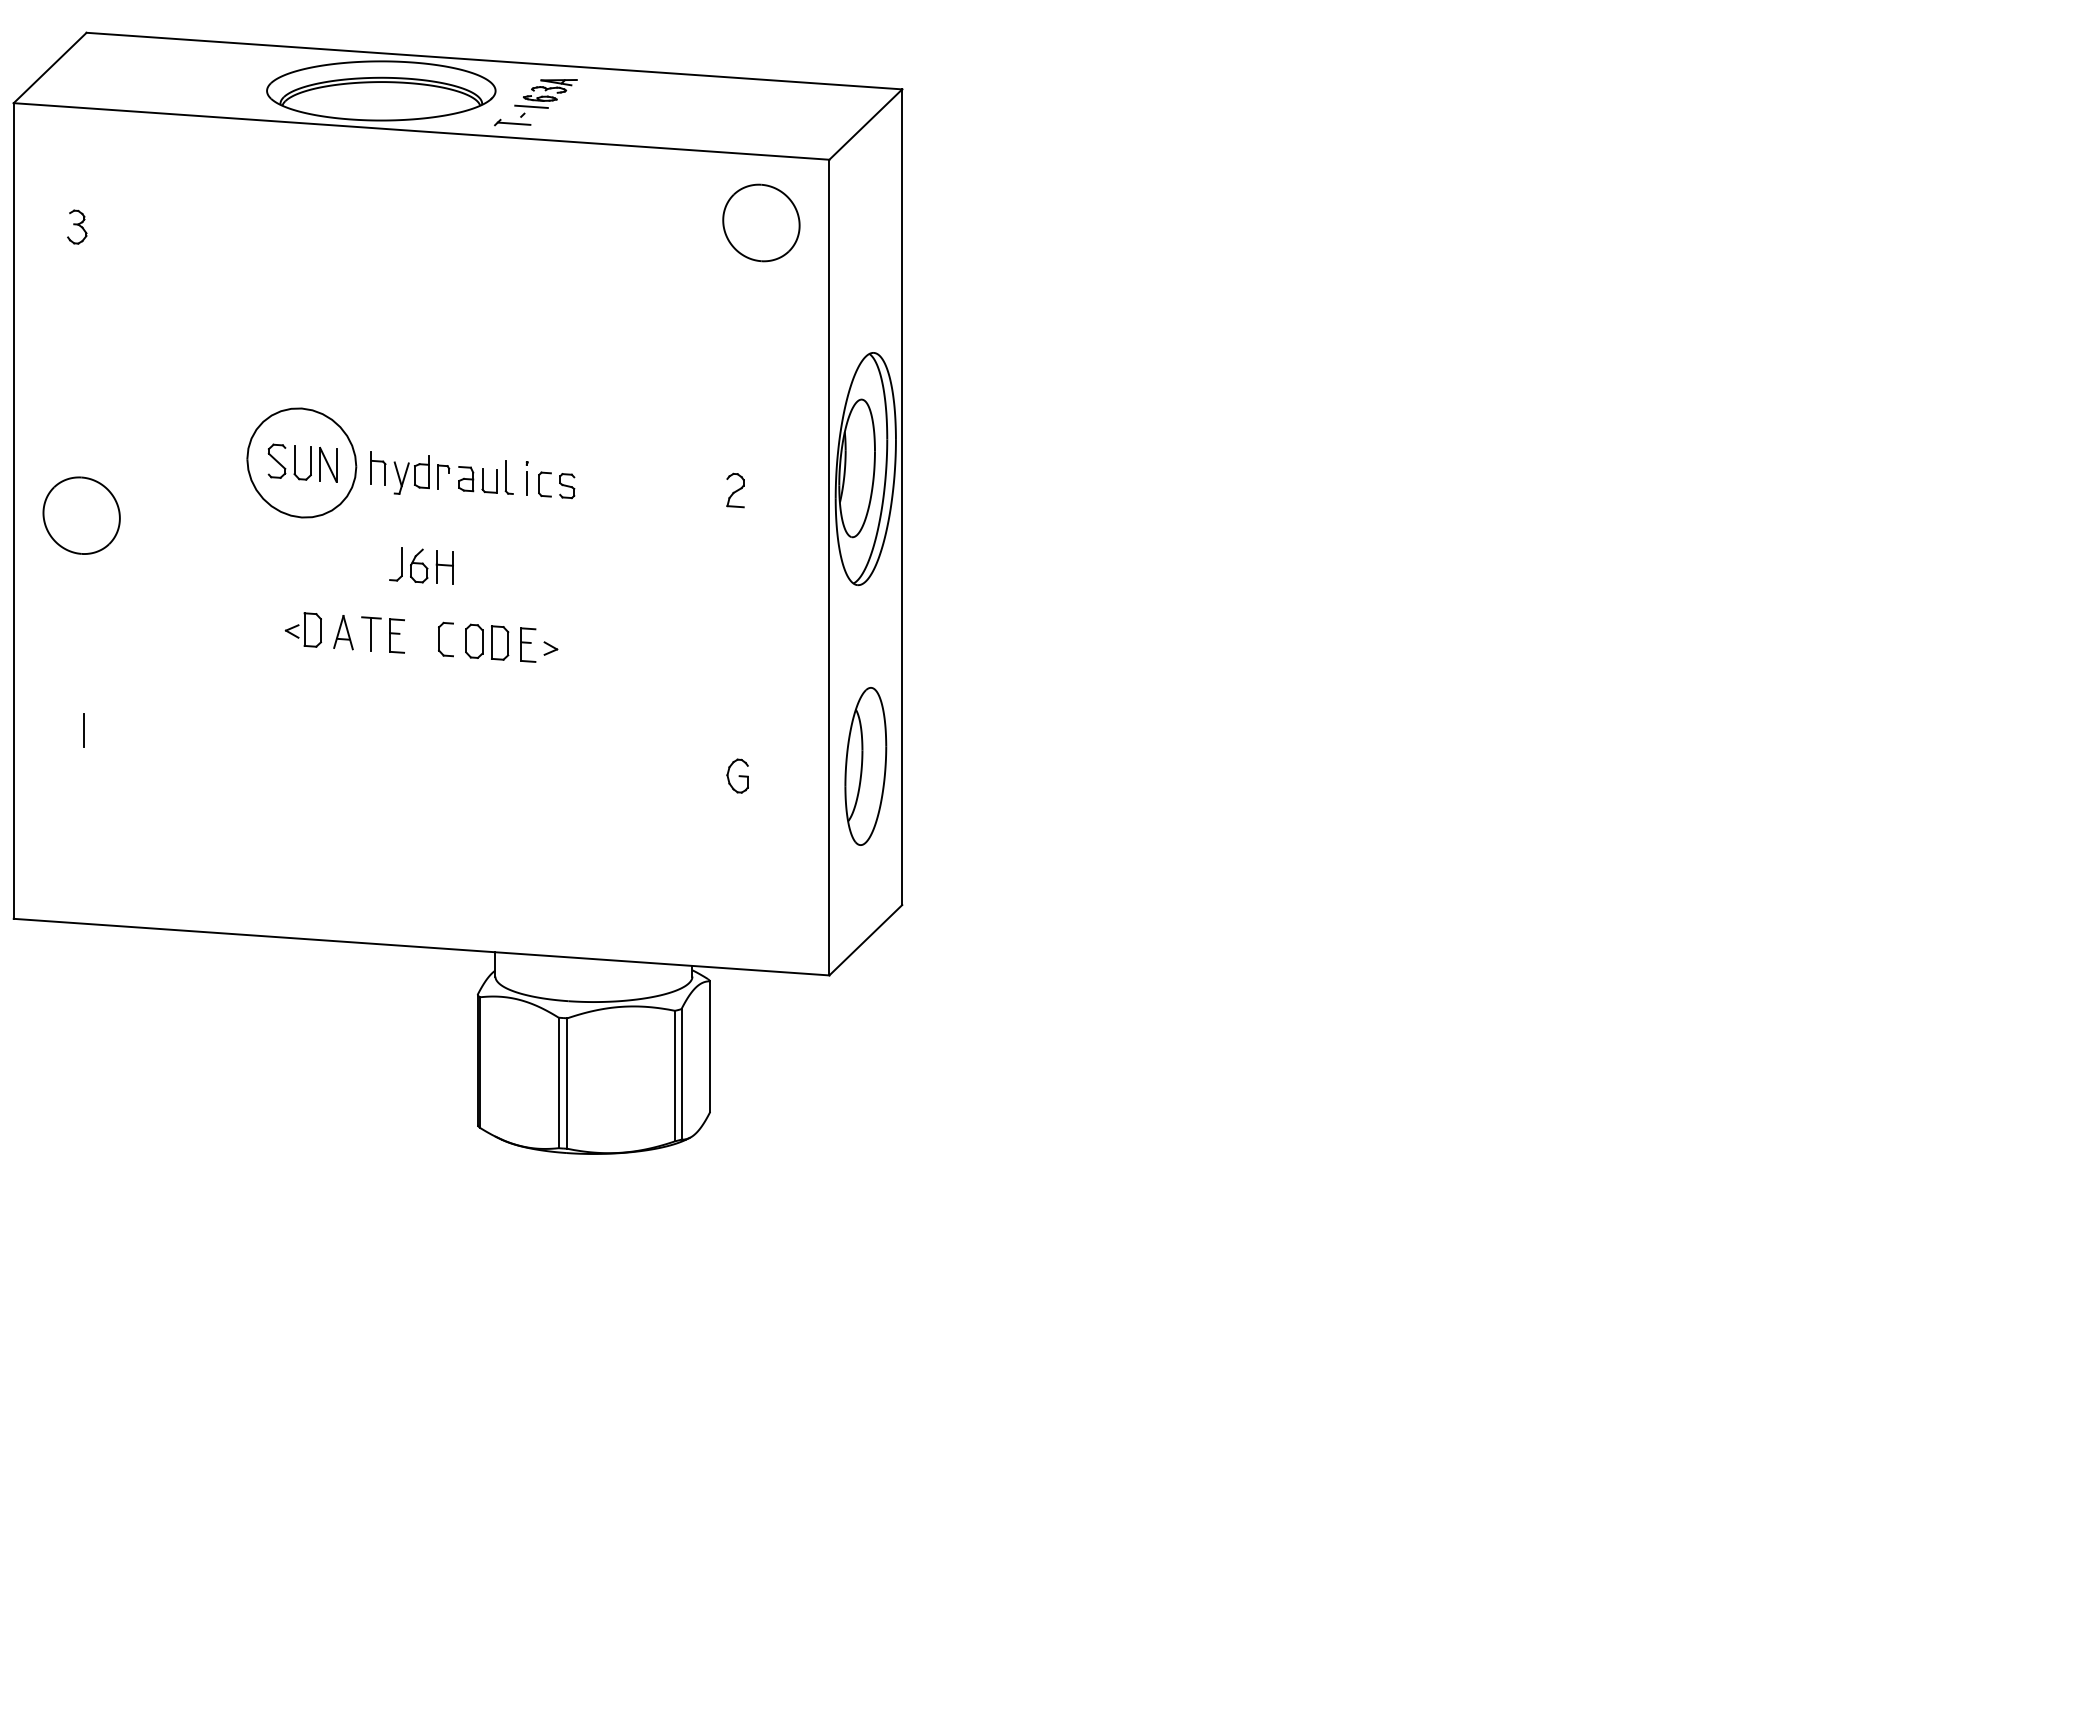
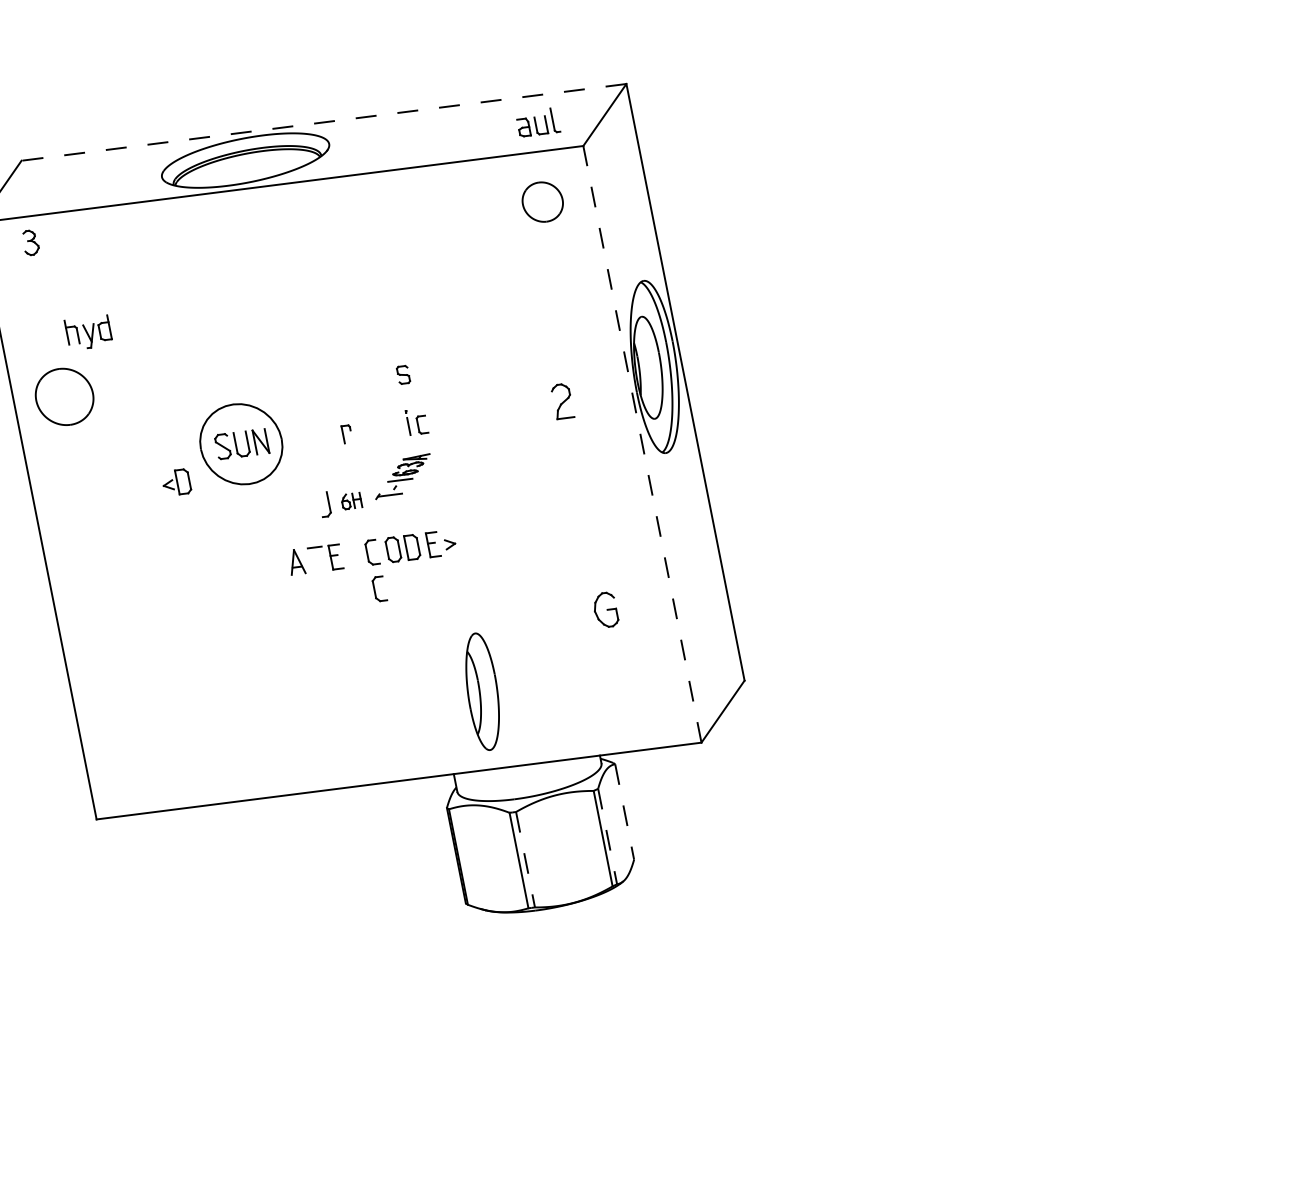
line: (494, 61) -> (324, 122), solid -> dashed
part: (535, 102) -> (402, 476), moved
part: (761, 222) -> (542, 201), size x0.7
part: (77, 226) -> (30, 242), moved
part: (399, 472) -> (88, 332), moved
part: (485, 477) -> (537, 123), moved
part: (567, 486) -> (403, 375), moved
part: (735, 490) -> (562, 401), size x1.4
part: (81, 515) -> (64, 396), moved
part: (431, 566) -> (351, 501), size x0.6
line: (829, 567) -> (642, 444), solid -> dashed
part: (302, 629) -> (175, 482), moved
line: (371, 633) -> (317, 558), removed
part: (445, 689) -> (379, 589), added
line: (84, 730) -> (121, 671), removed
part: (865, 766) -> (482, 691), moved
part: (737, 775) -> (605, 609), size x1.4
line: (710, 1047) -> (624, 812), solid -> dashed
line: (681, 1074) -> (607, 836), solid -> dashed
line: (567, 1084) -> (525, 860), solid -> dashed

